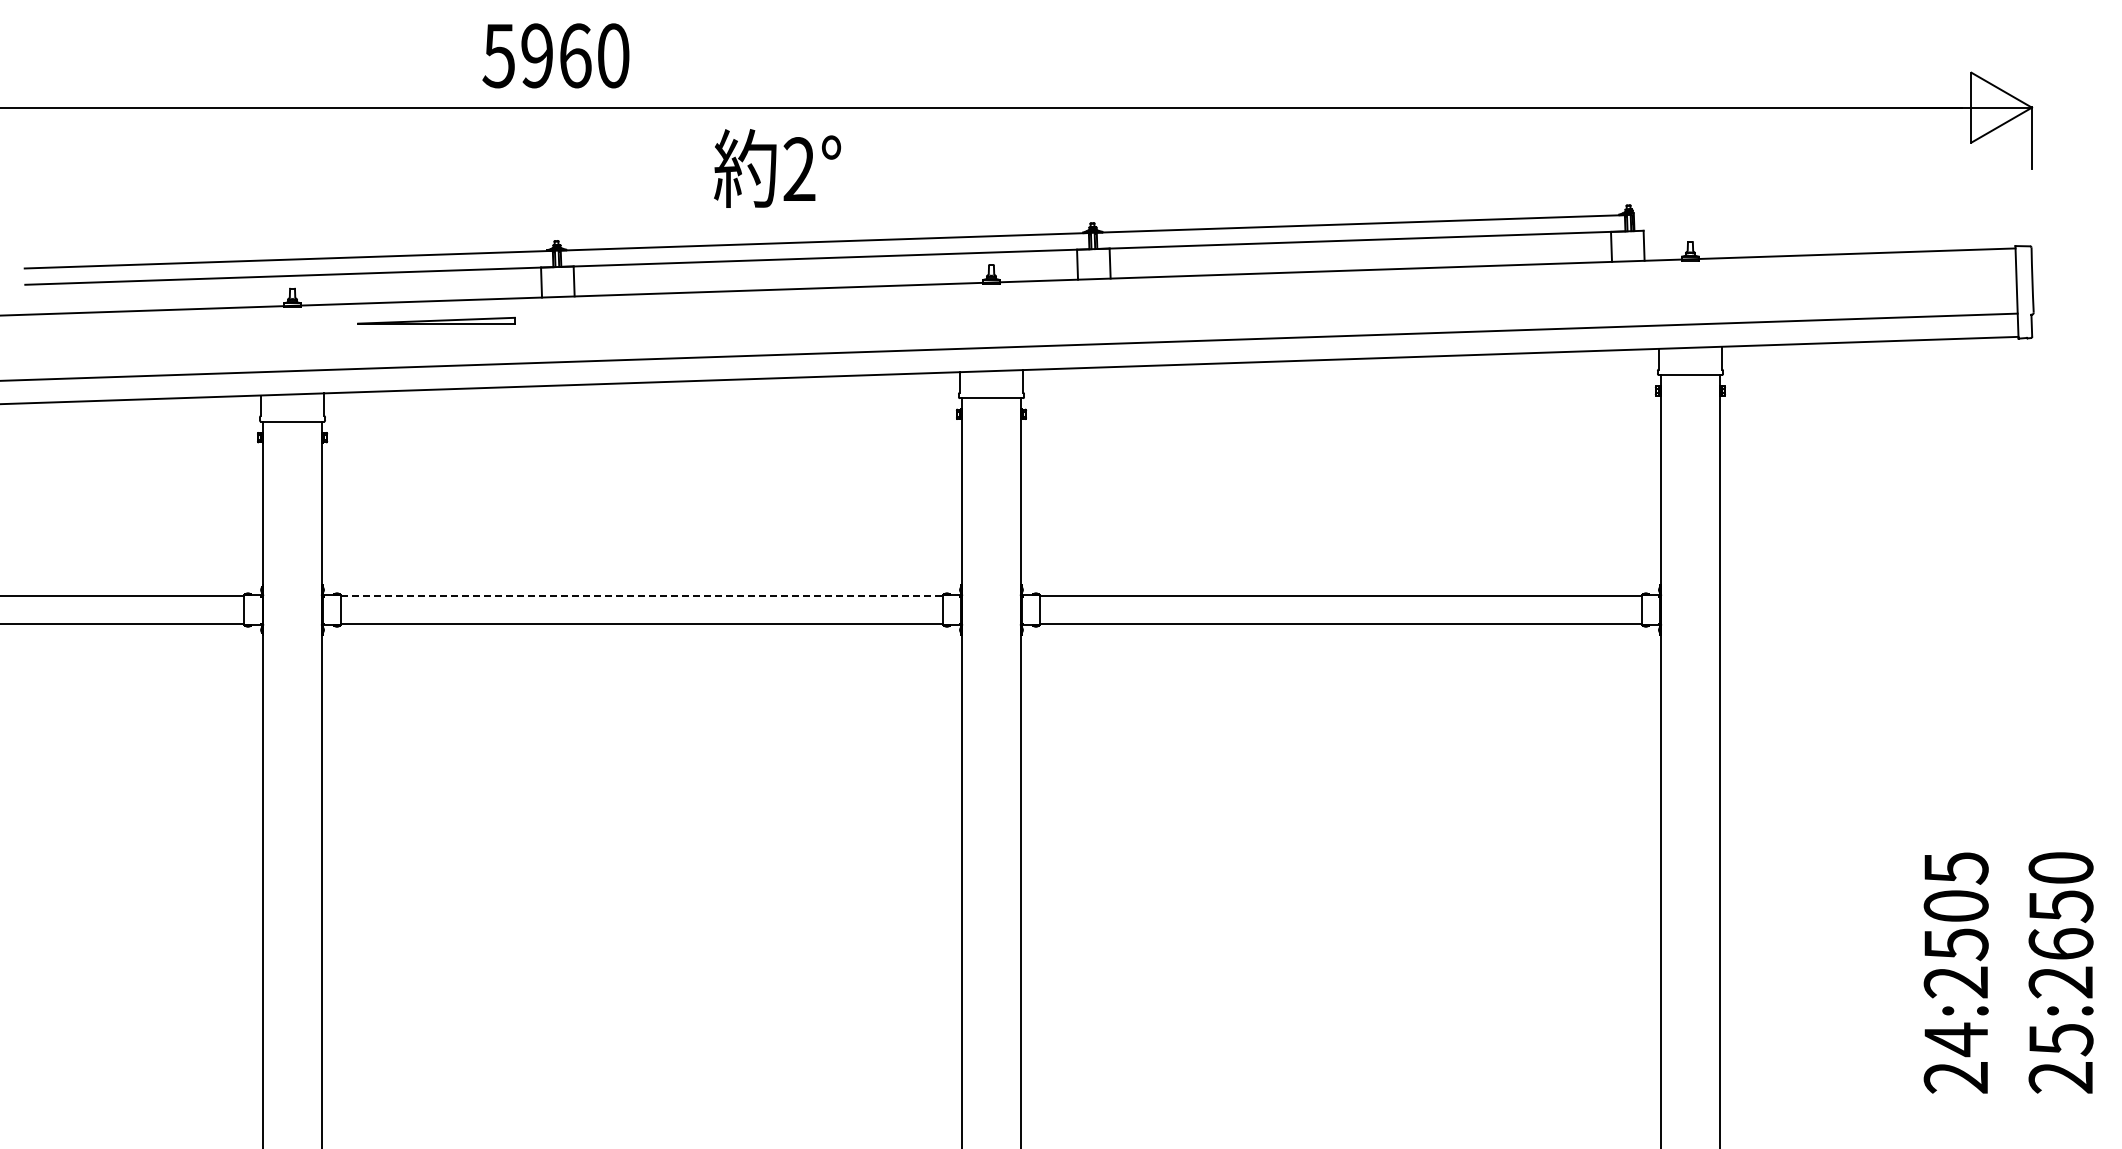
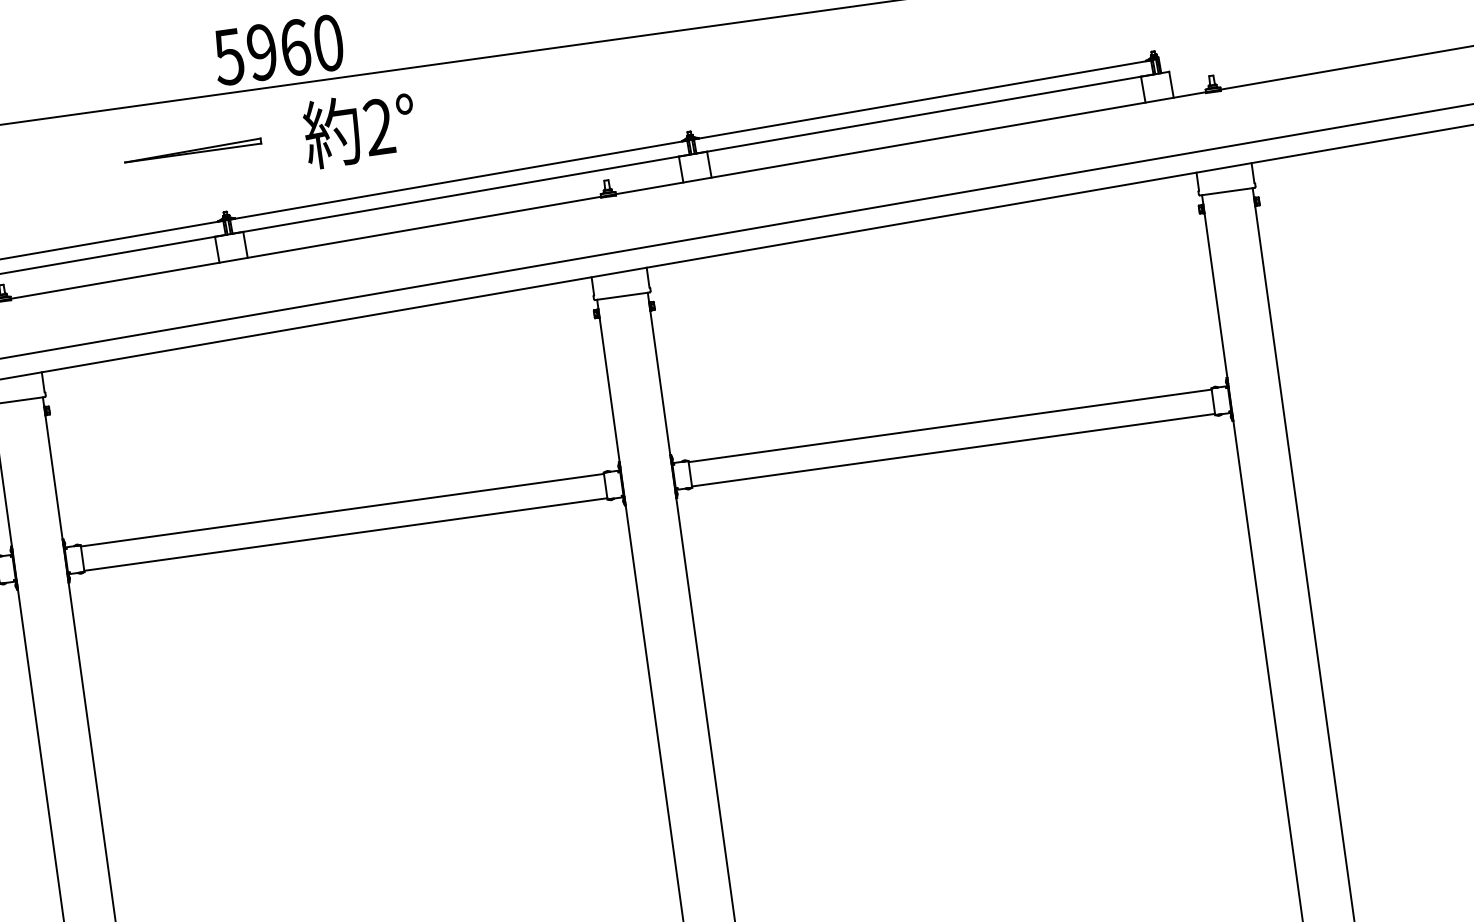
text: (555, 55) -> (278, 49), moved
text: (777, 168) -> (359, 128), moved
part: (436, 320) -> (192, 150), moved
line: (642, 596) -> (342, 510), dashed -> solid

